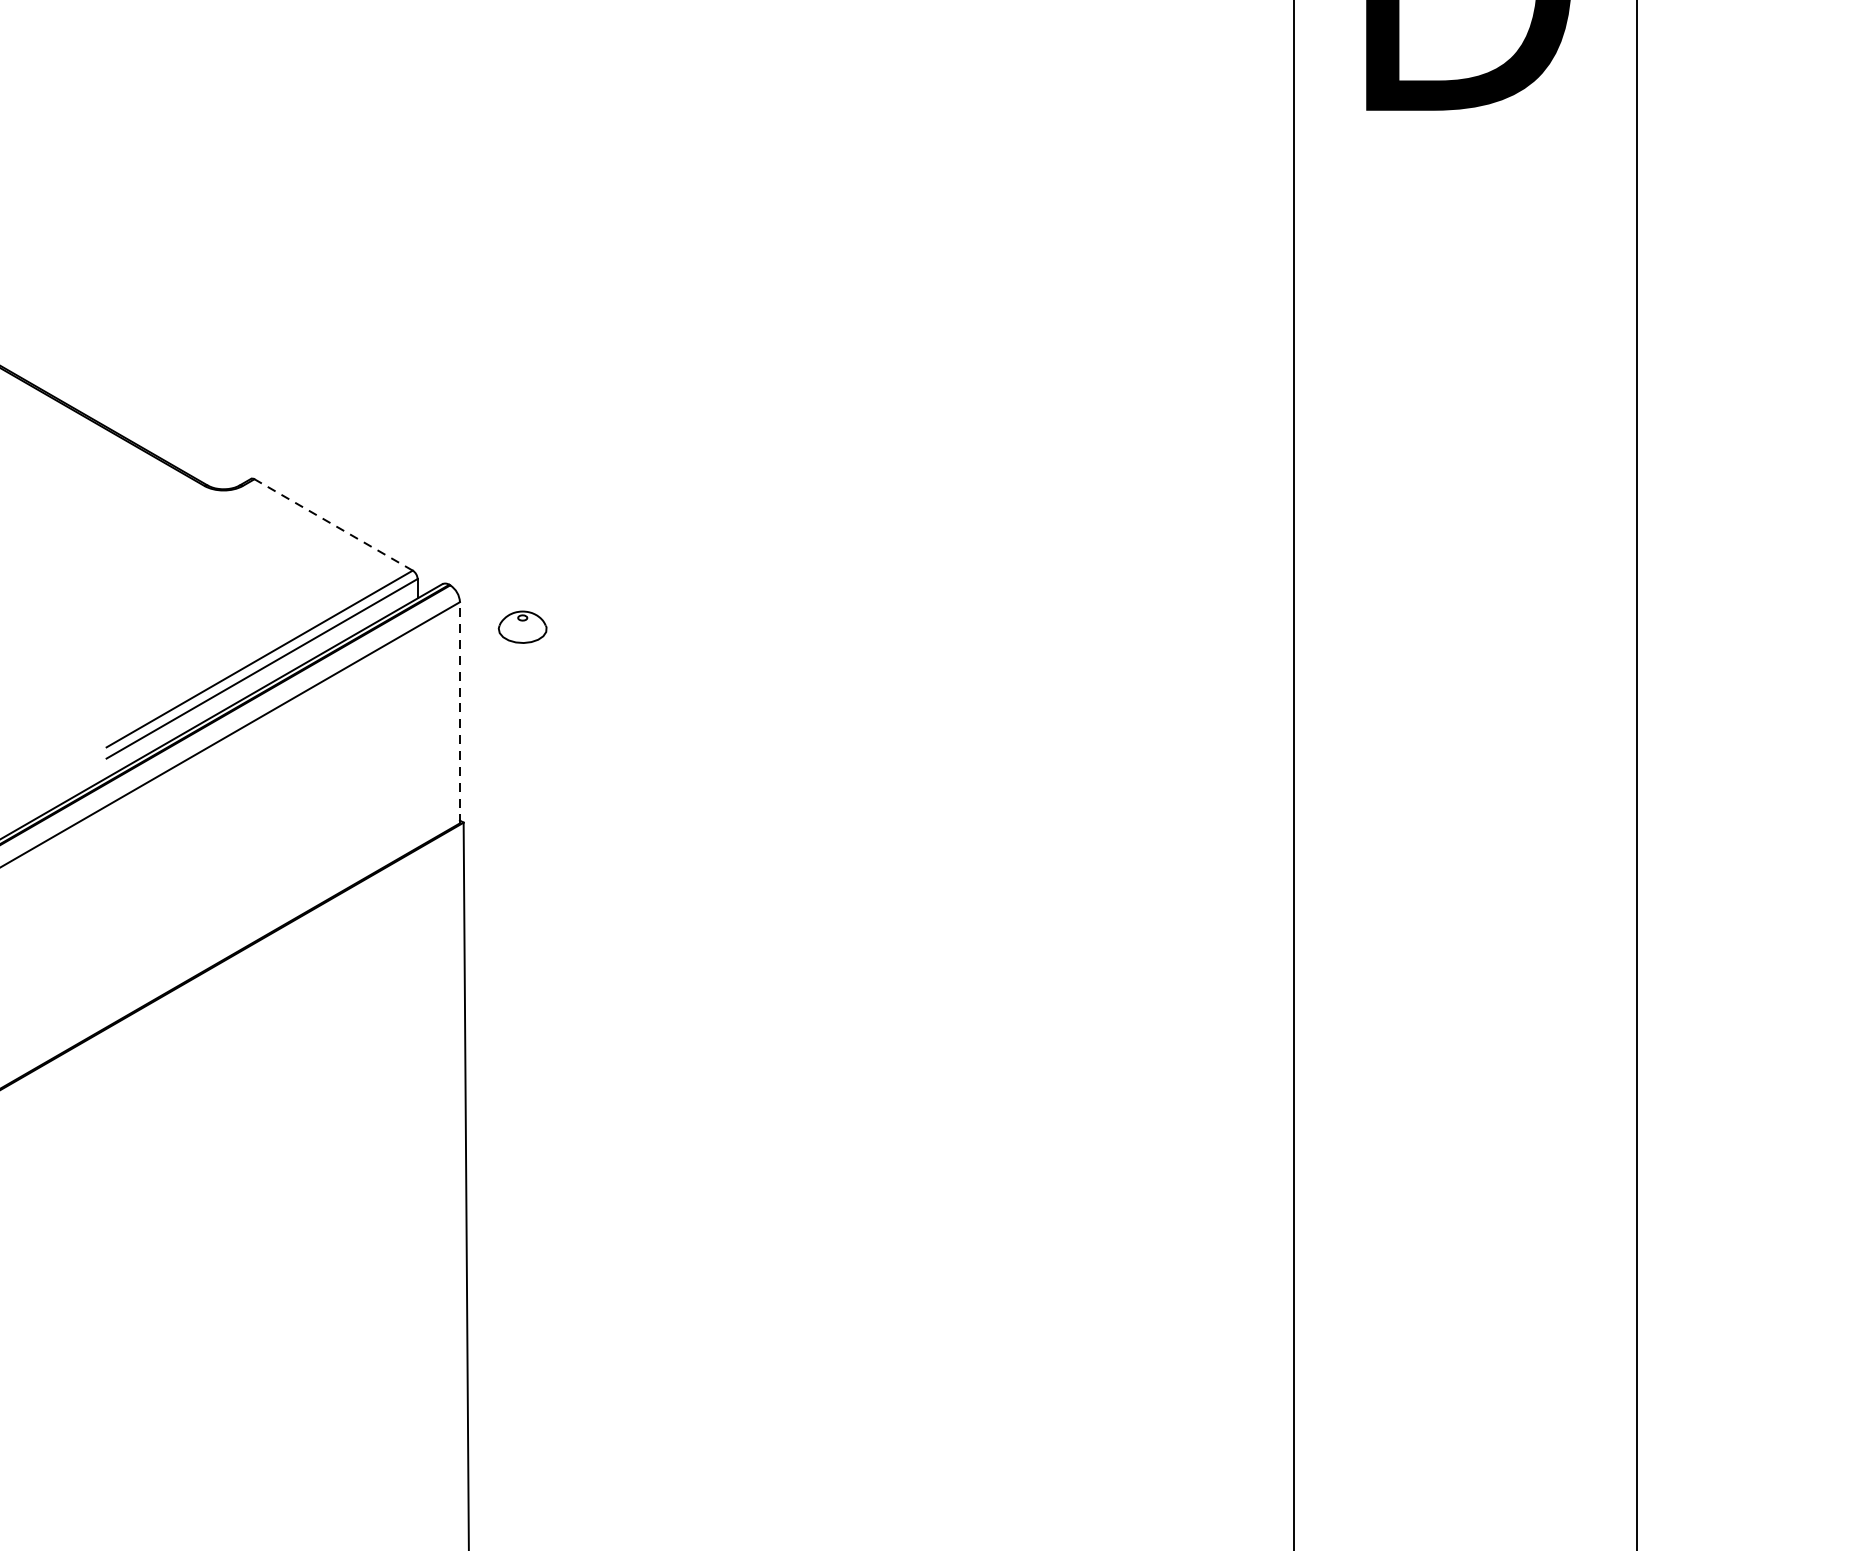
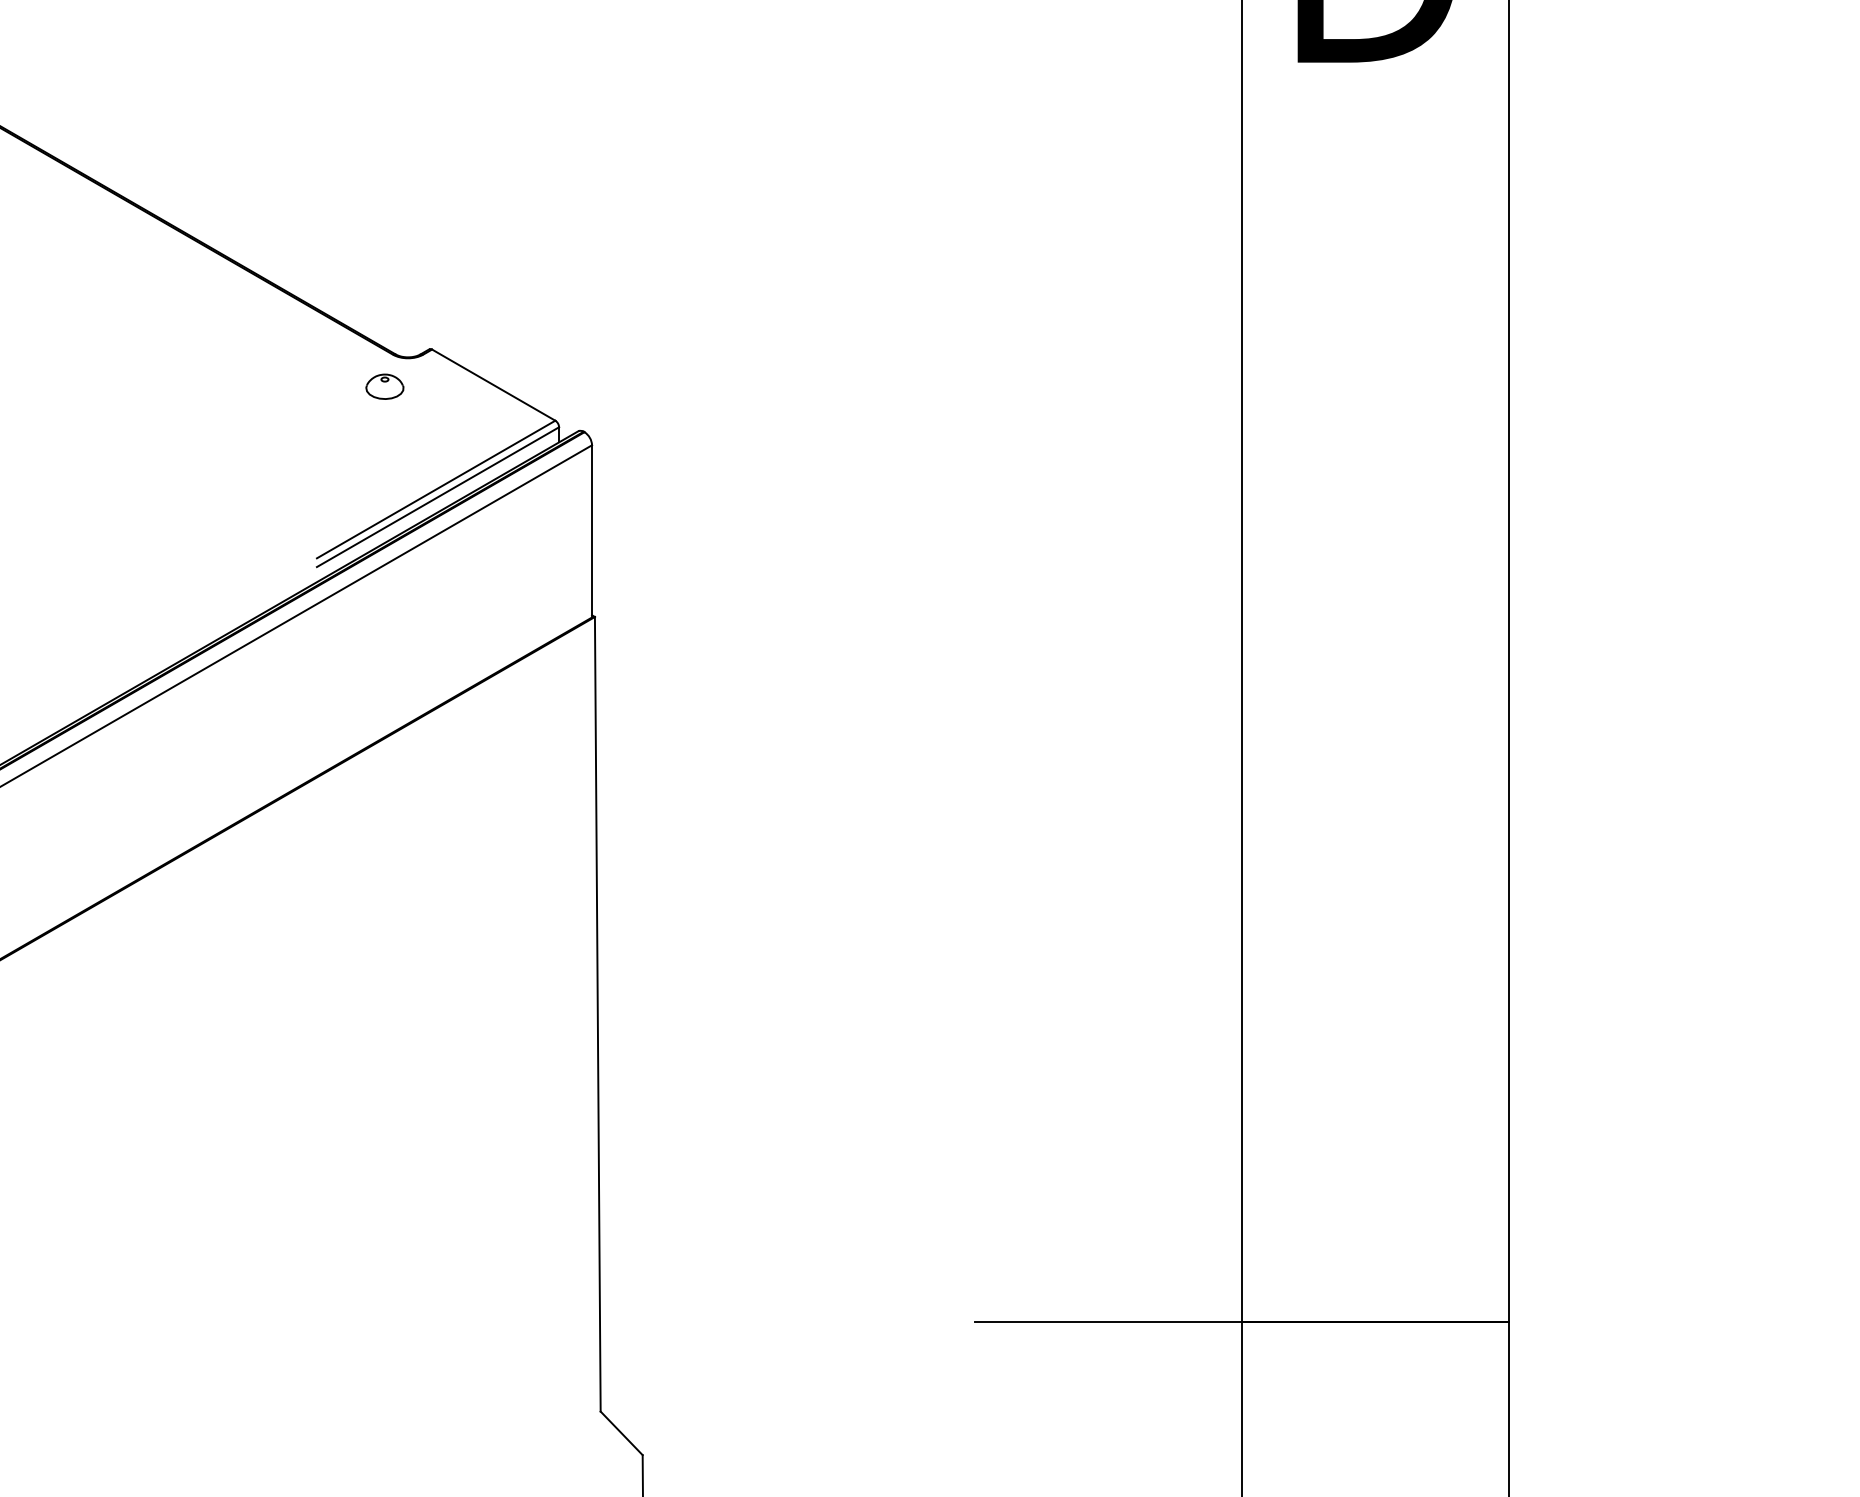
line: (333, 524) -> (493, 384), dashed -> solid
part: (522, 626) -> (384, 386), moved
line: (460, 711) -> (592, 530), dashed -> solid

